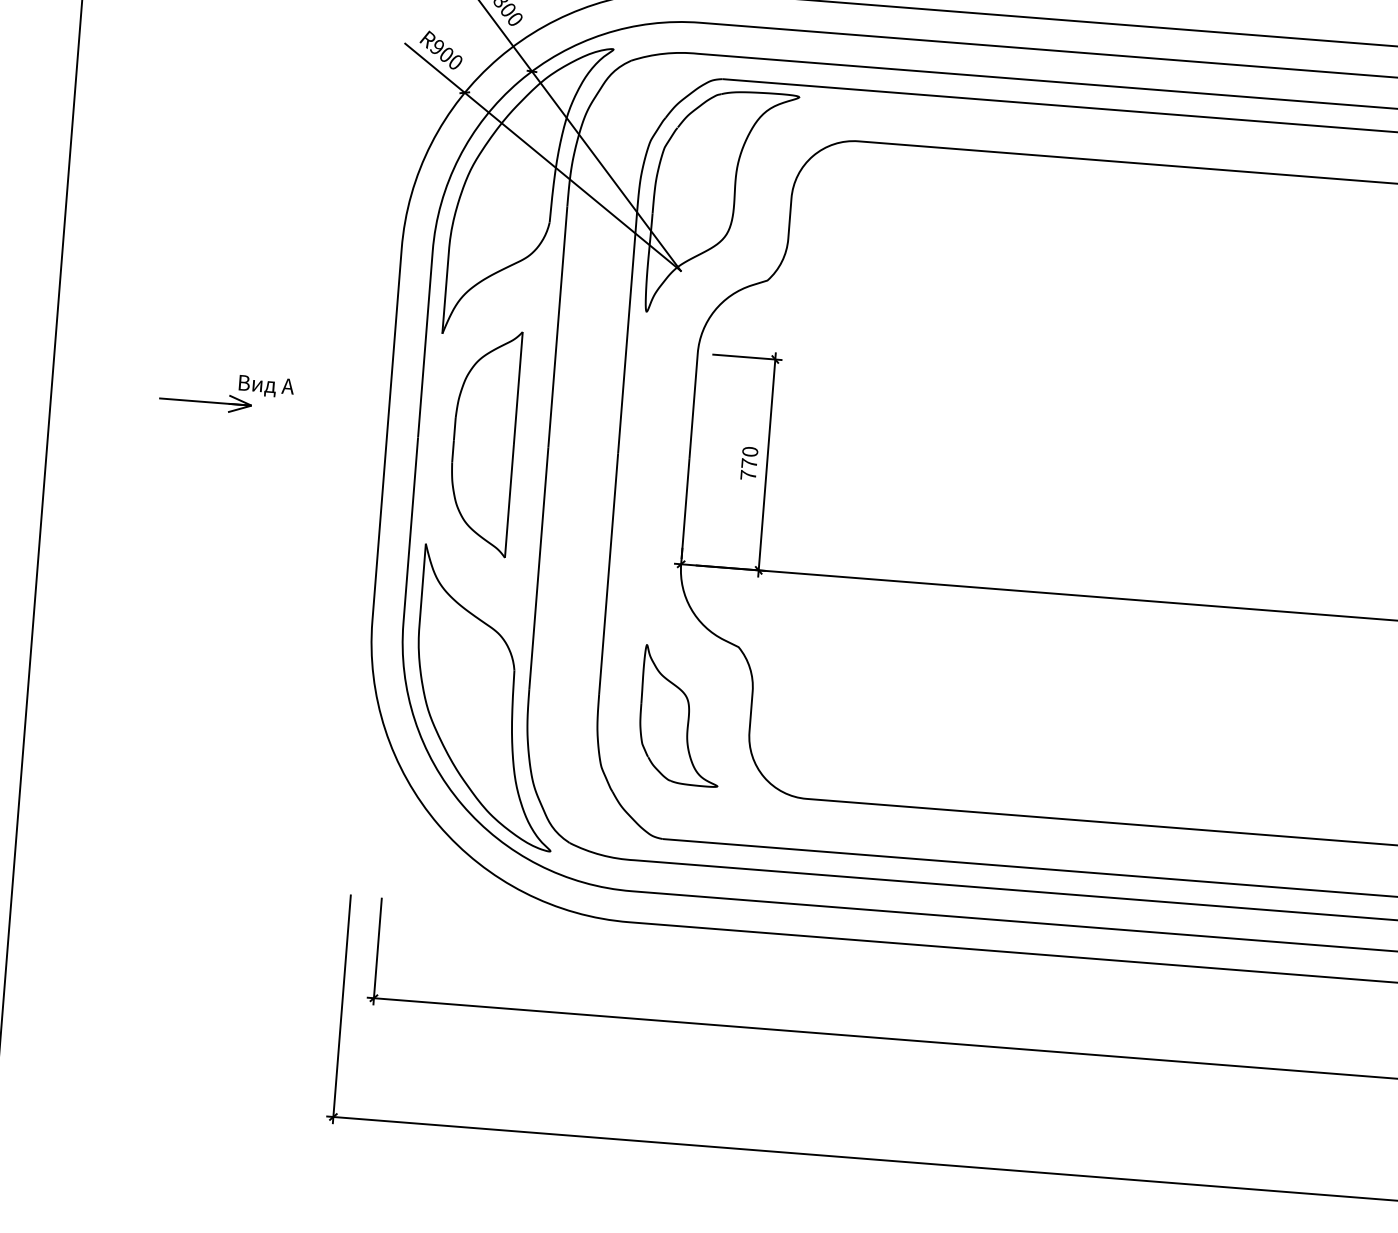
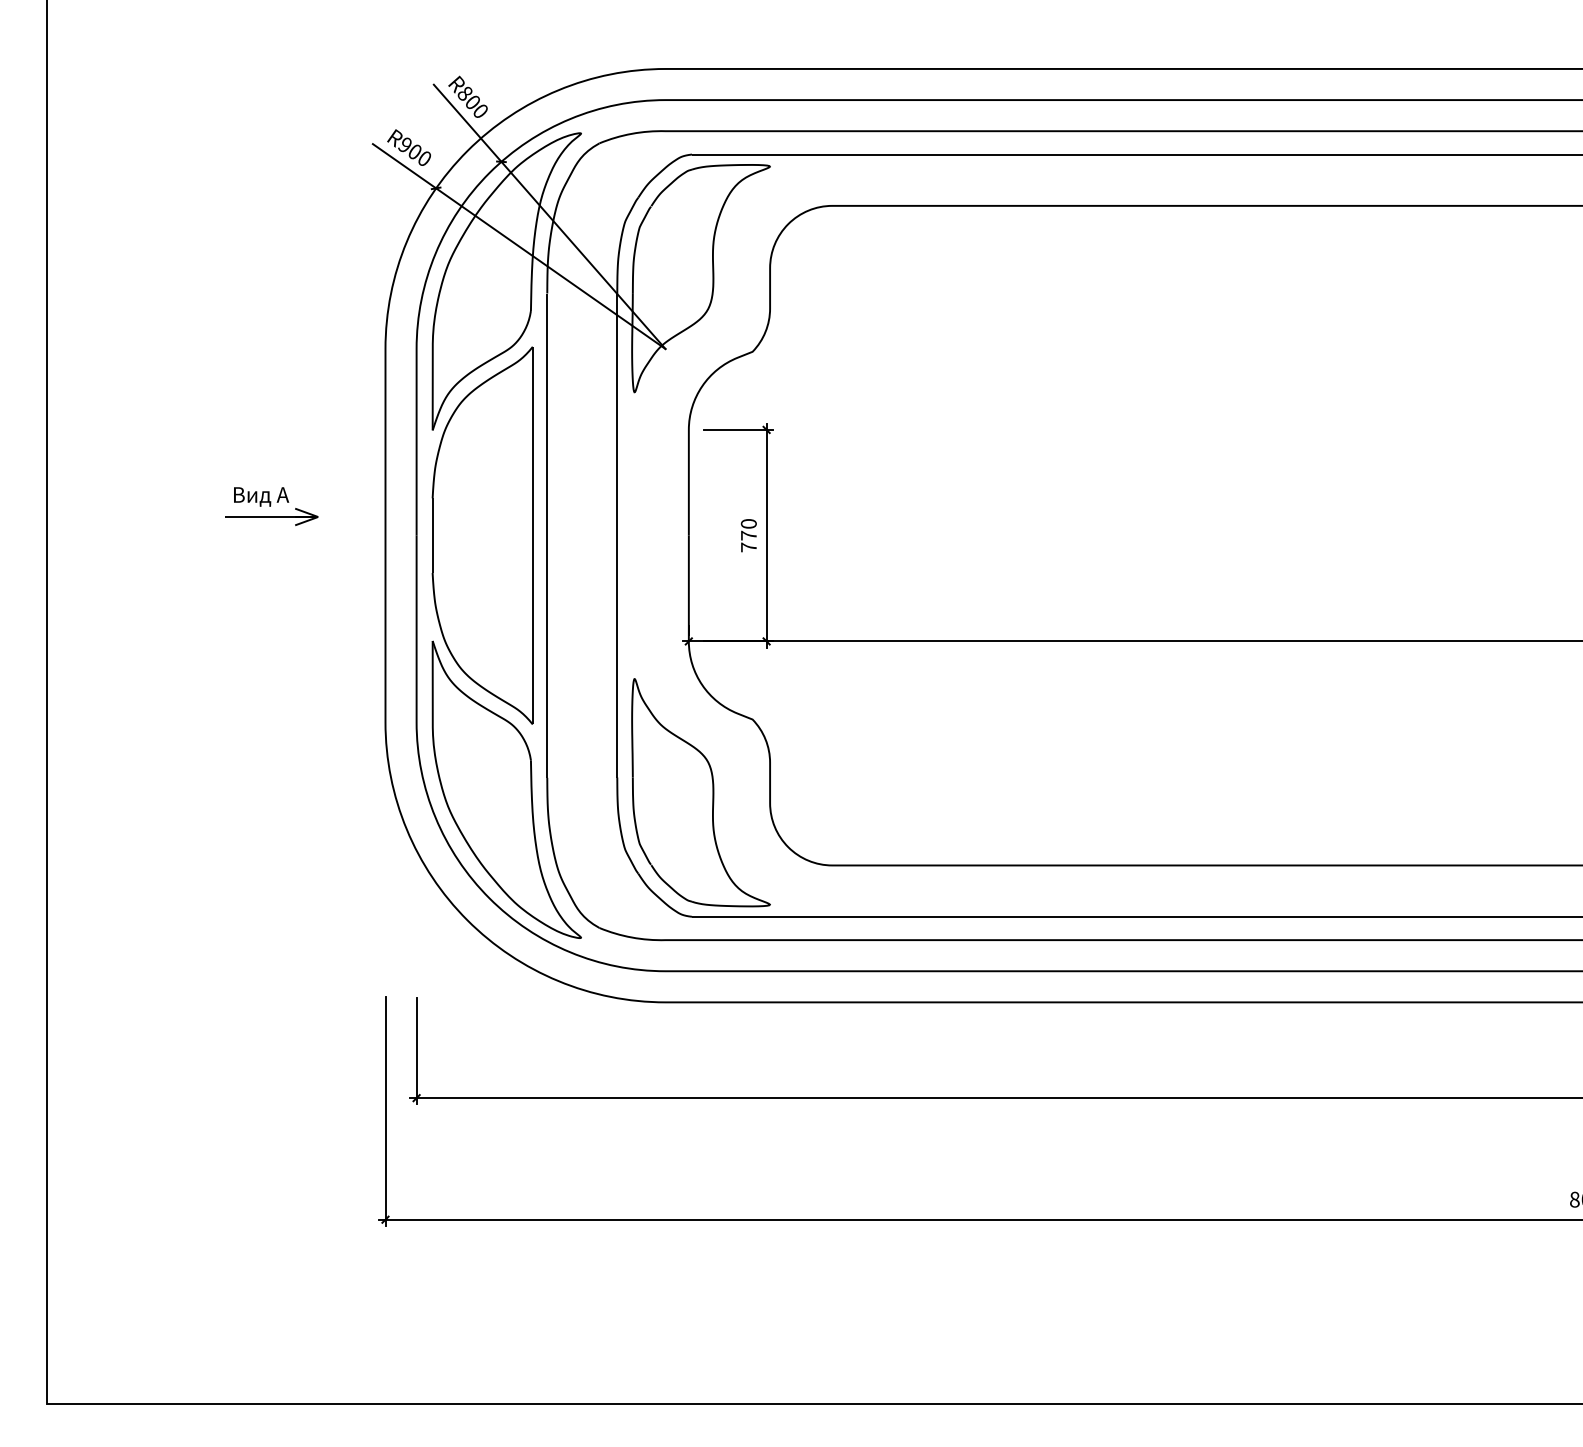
part: (205, 401) -> (271, 516), moved
part: (483, 442) -> (482, 535), size x1.67
part: (680, 715) -> (700, 792), size x1.67

